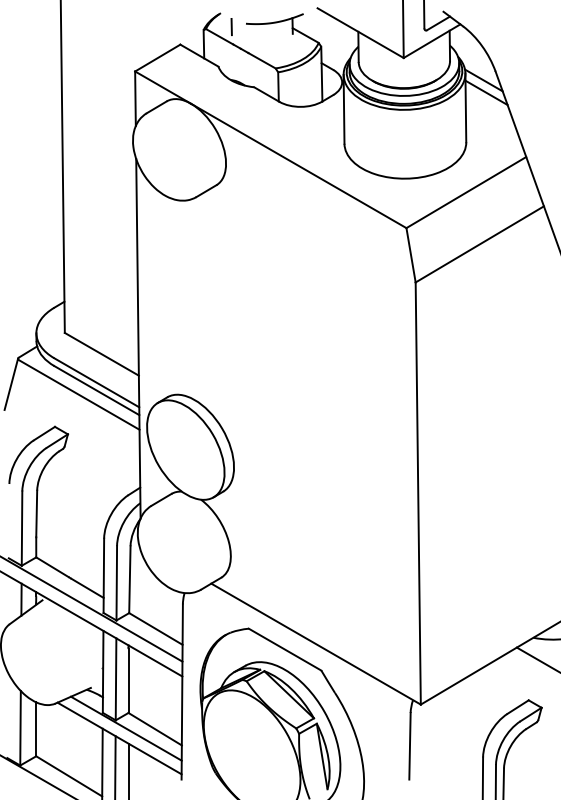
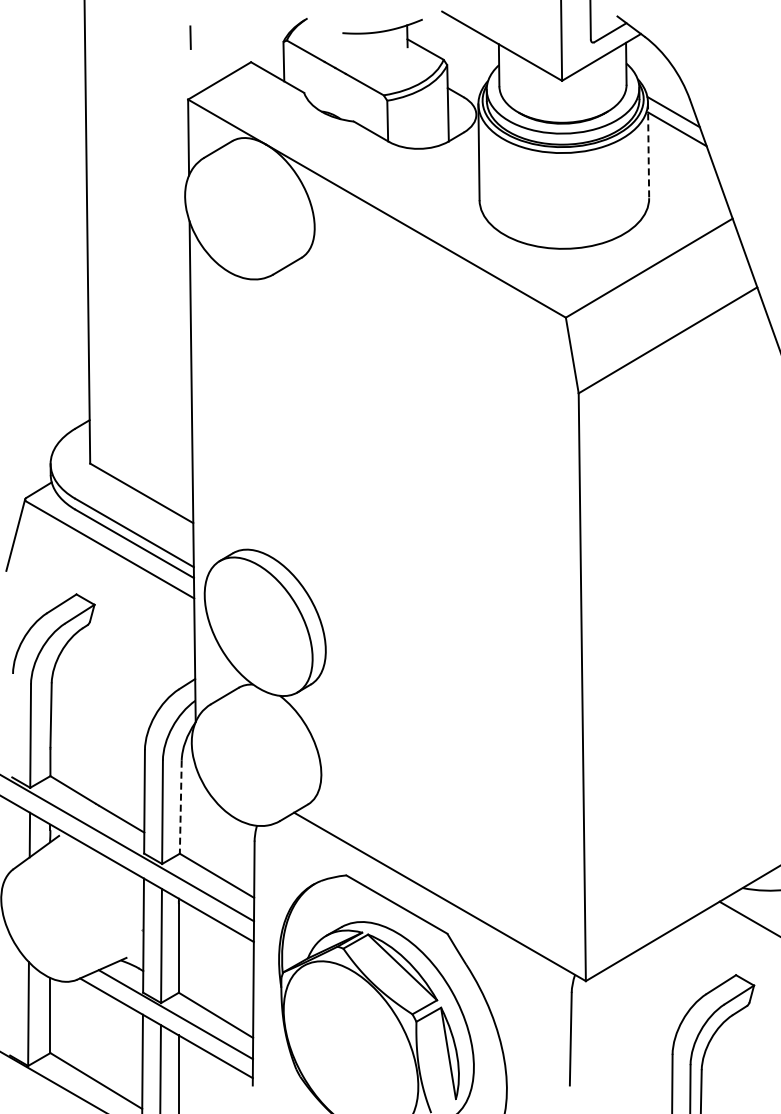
line: (231, 26) -> (190, 37), moved
line: (465, 108) -> (648, 150), solid -> dashed
line: (129, 579) -> (180, 807), solid -> dashed

